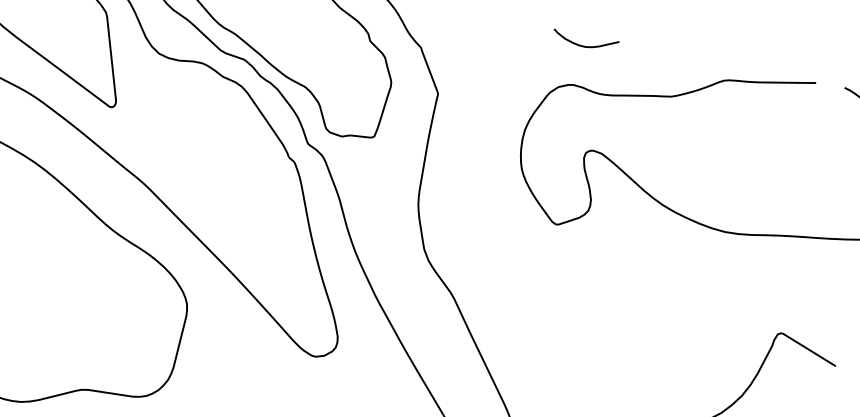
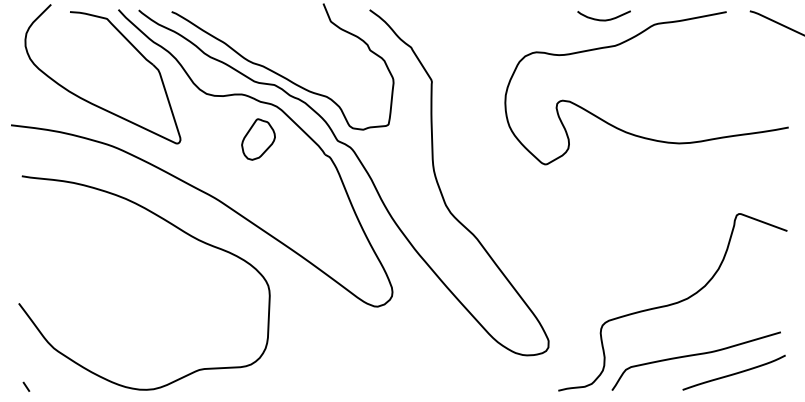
curve: (583, 45) -> (603, 19), moved
part: (211, 122) -> (258, 139), added

